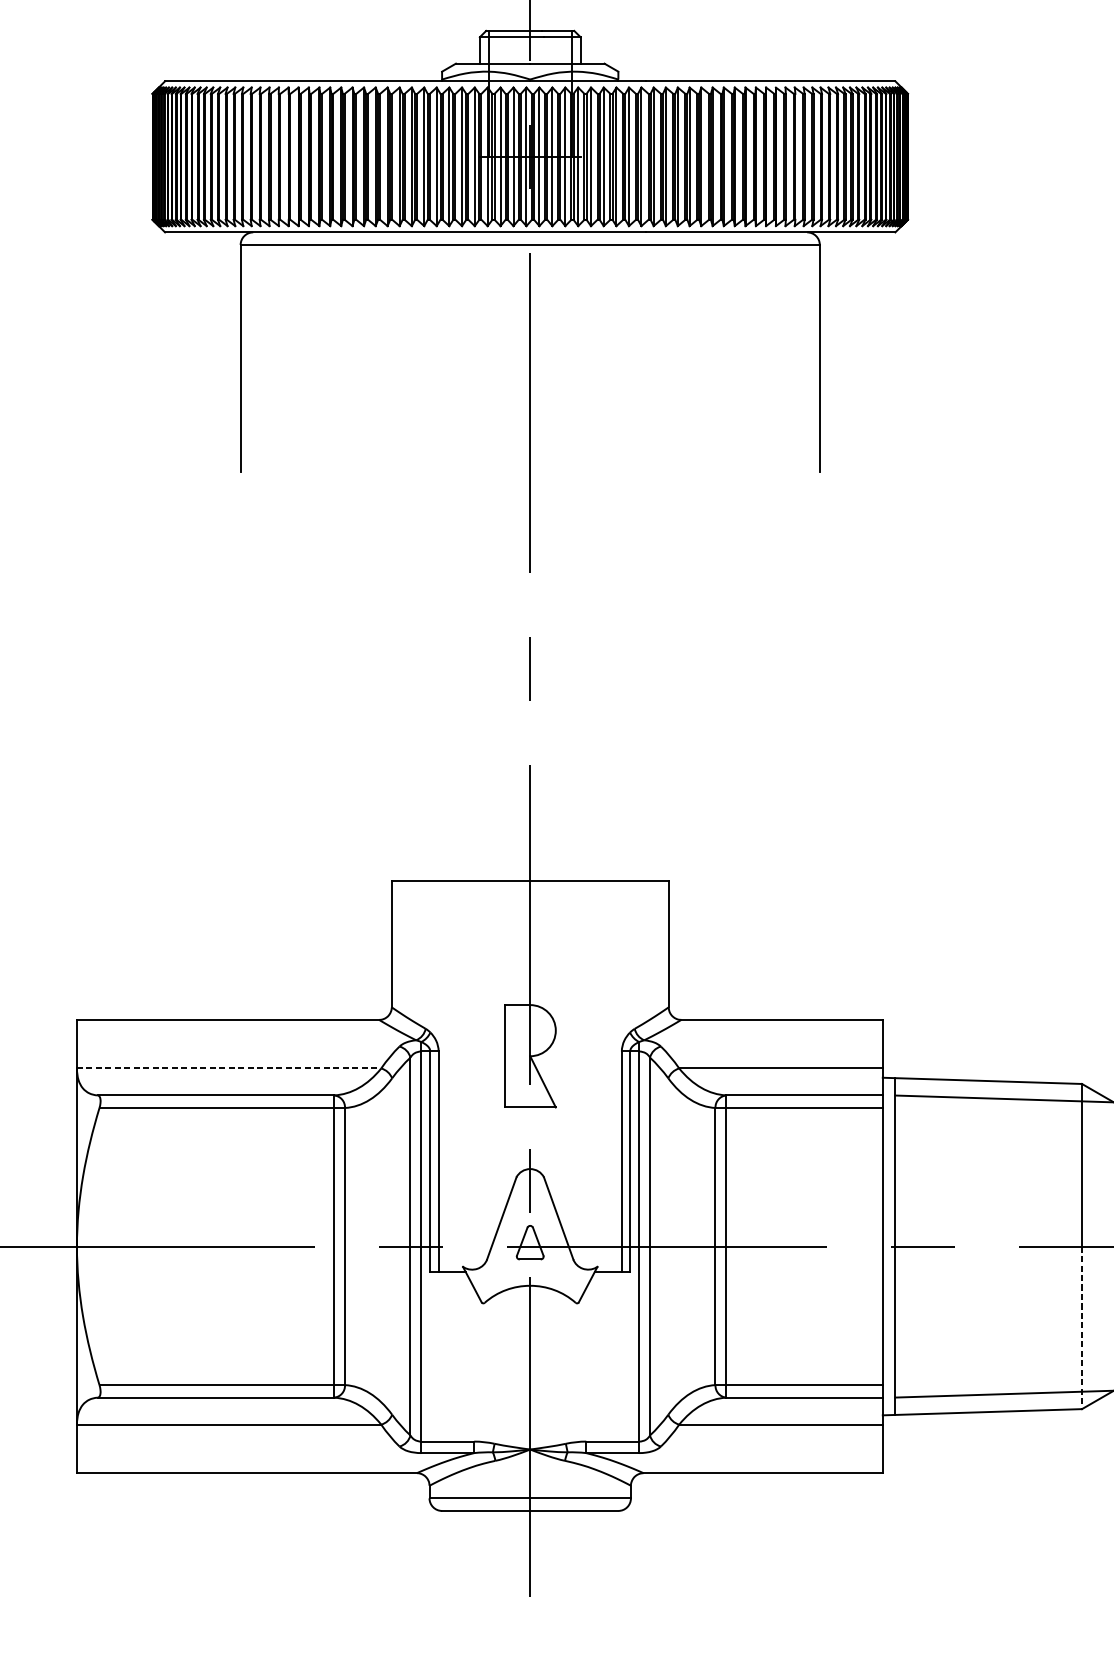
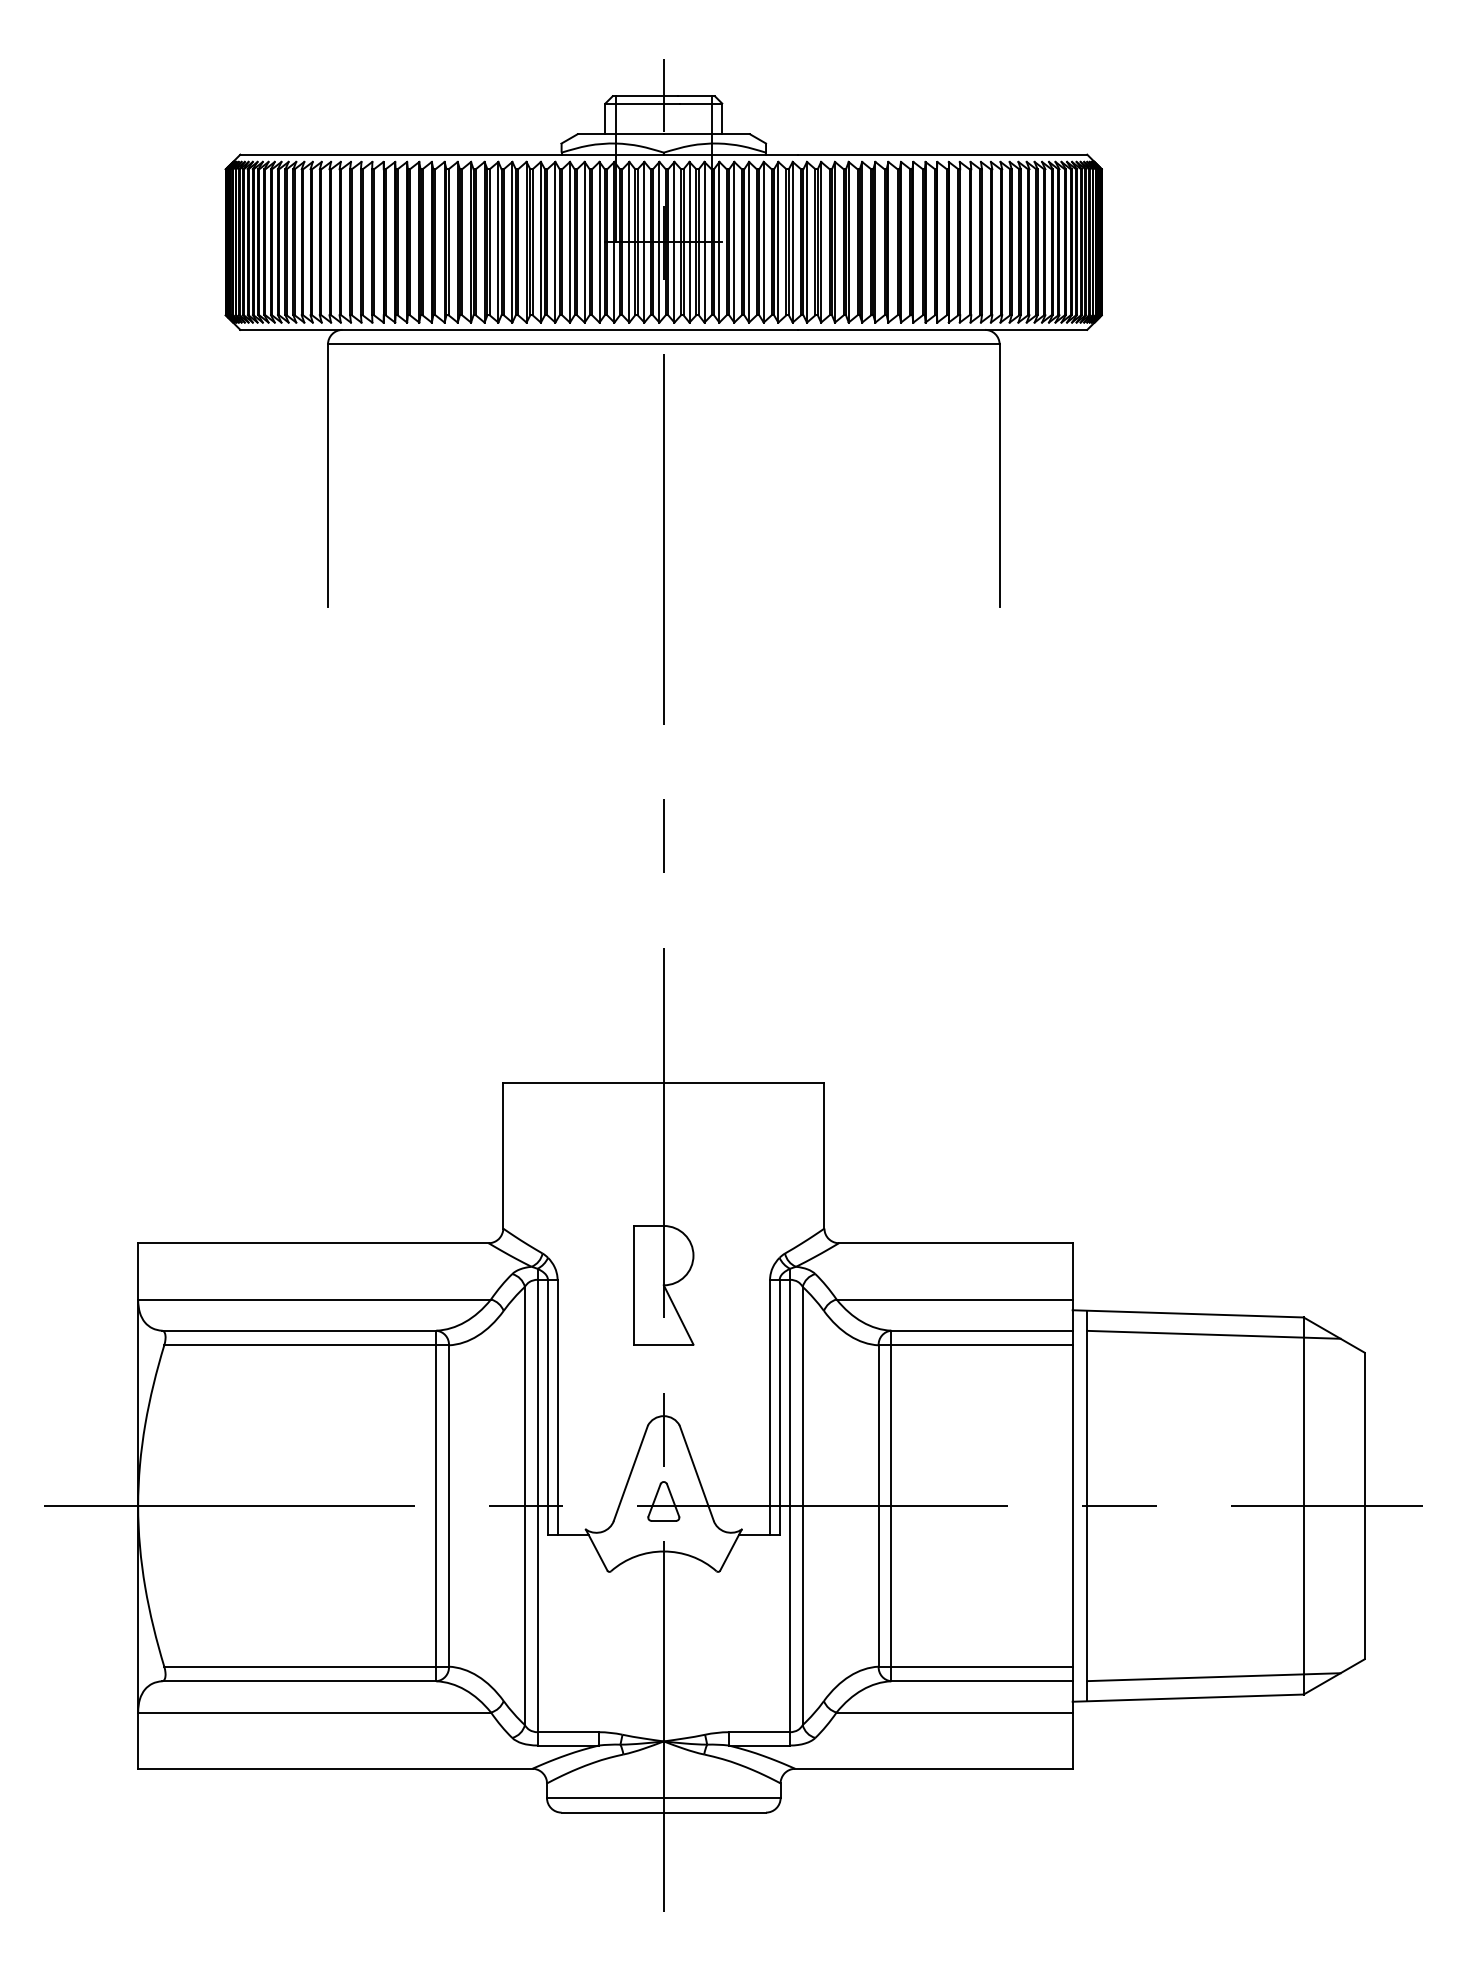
line: (229, 1068) -> (315, 1299), dashed -> solid
line: (1081, 1328) -> (1303, 1600), dashed -> solid

